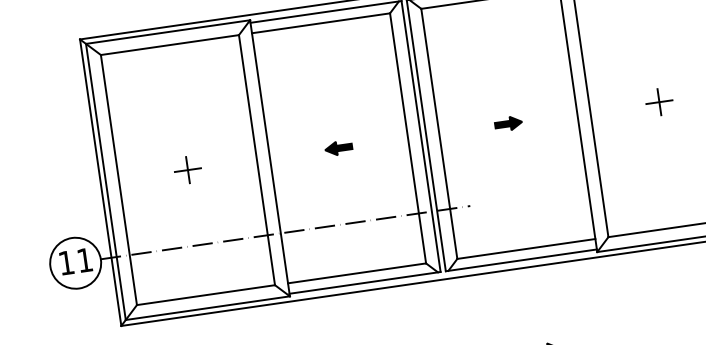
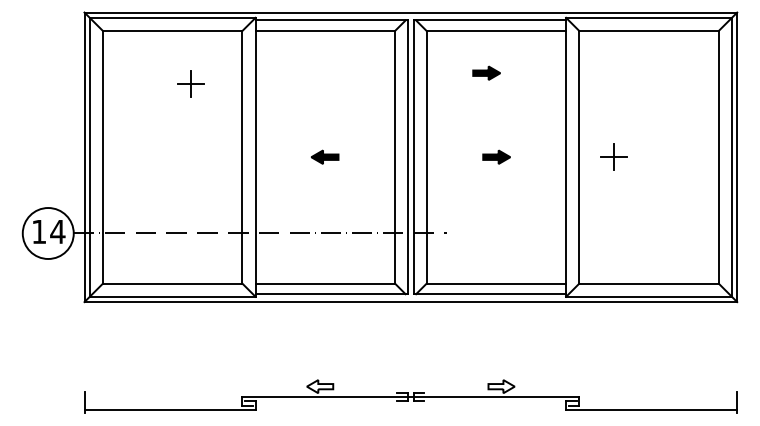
part: (486, 41) -> (486, 72), added
part: (658, 101) -> (613, 156), moved
part: (187, 169) -> (190, 83), moved
text: (84, 259) -> (57, 231), 11 -> 14

